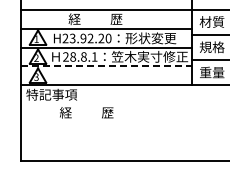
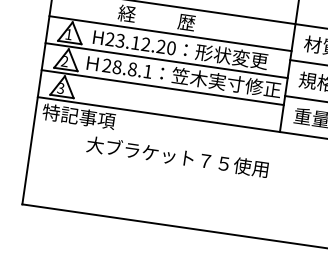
text: (83, 38) -> (135, 43), H23.92.20 -> H23.12.20
line: (107, 66) -> (164, 87), dashed -> solid
text: (123, 112) -> (177, 156), 経          歴 -> 大ブラケット７５使用

